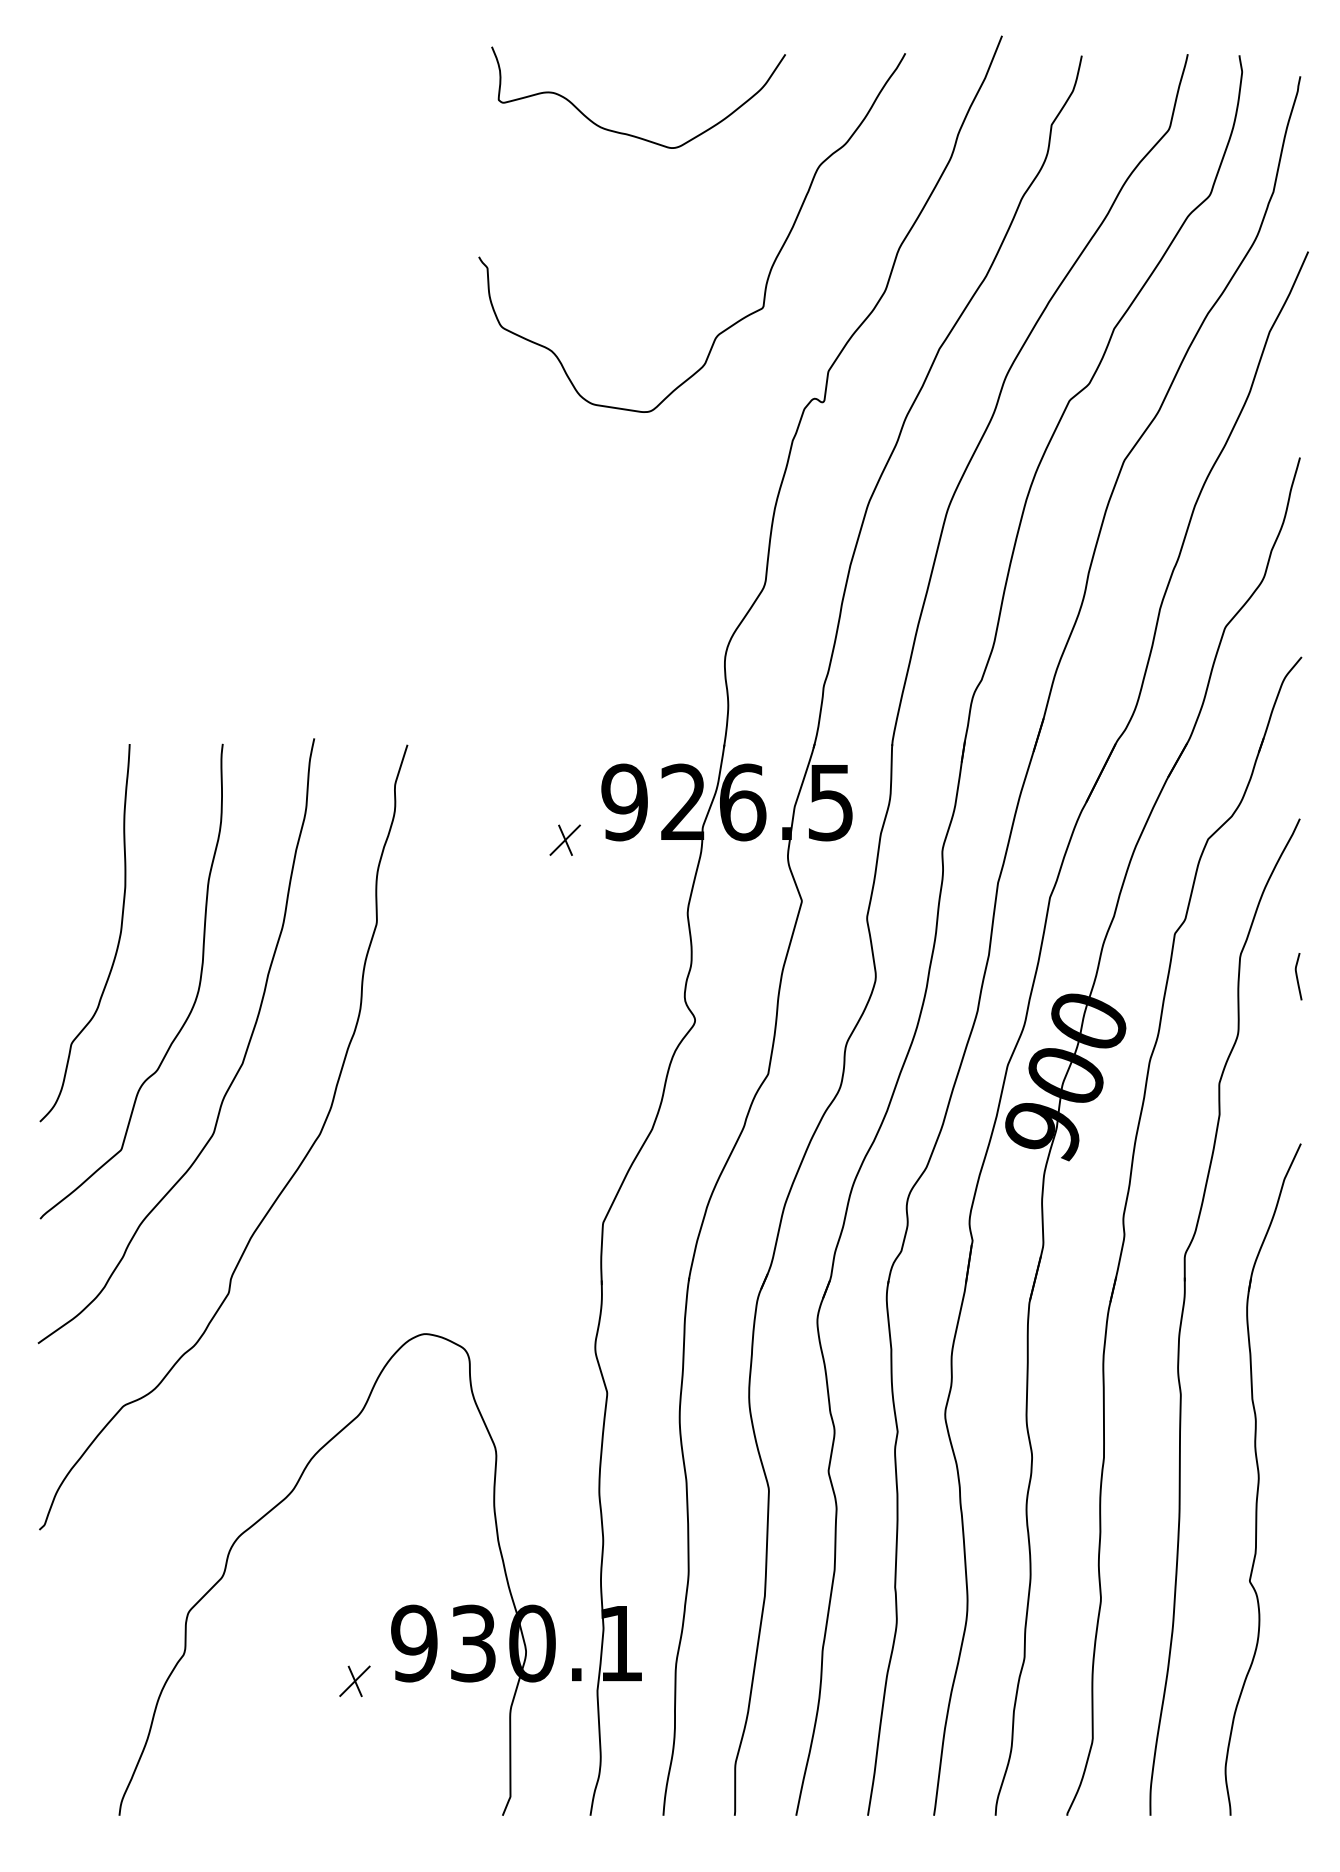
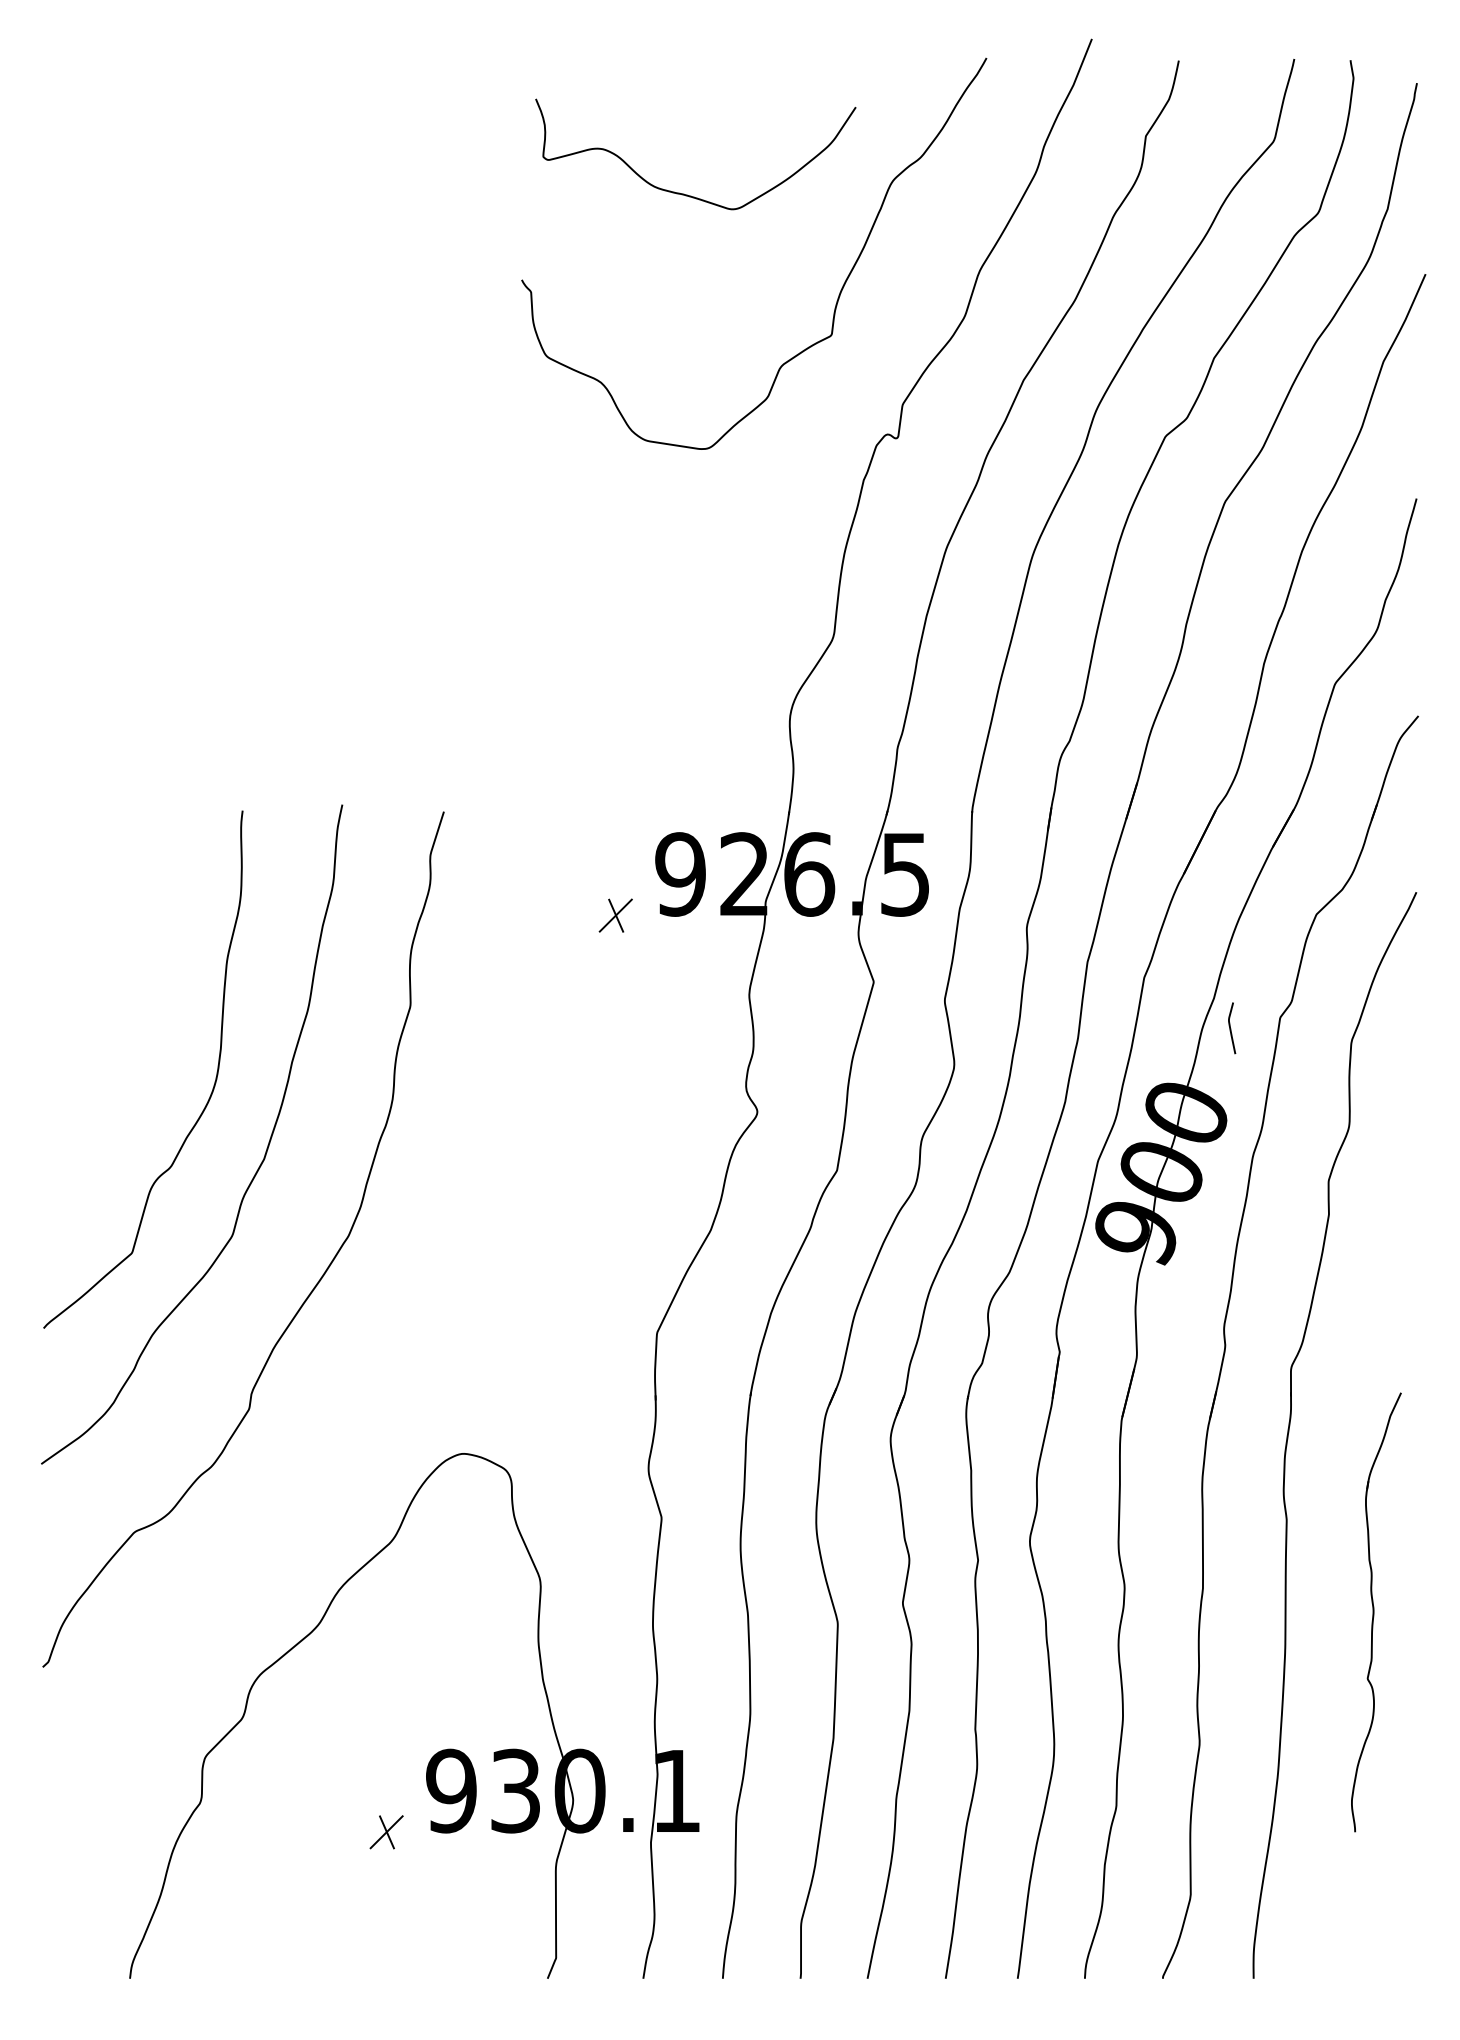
curve: (628, 133) -> (684, 193), moved
curve: (118, 941) -> (128, 1025), removed
curve: (1298, 976) -> (1231, 1028), moved
part: (1263, 1479) -> (1376, 1612), size x0.6

